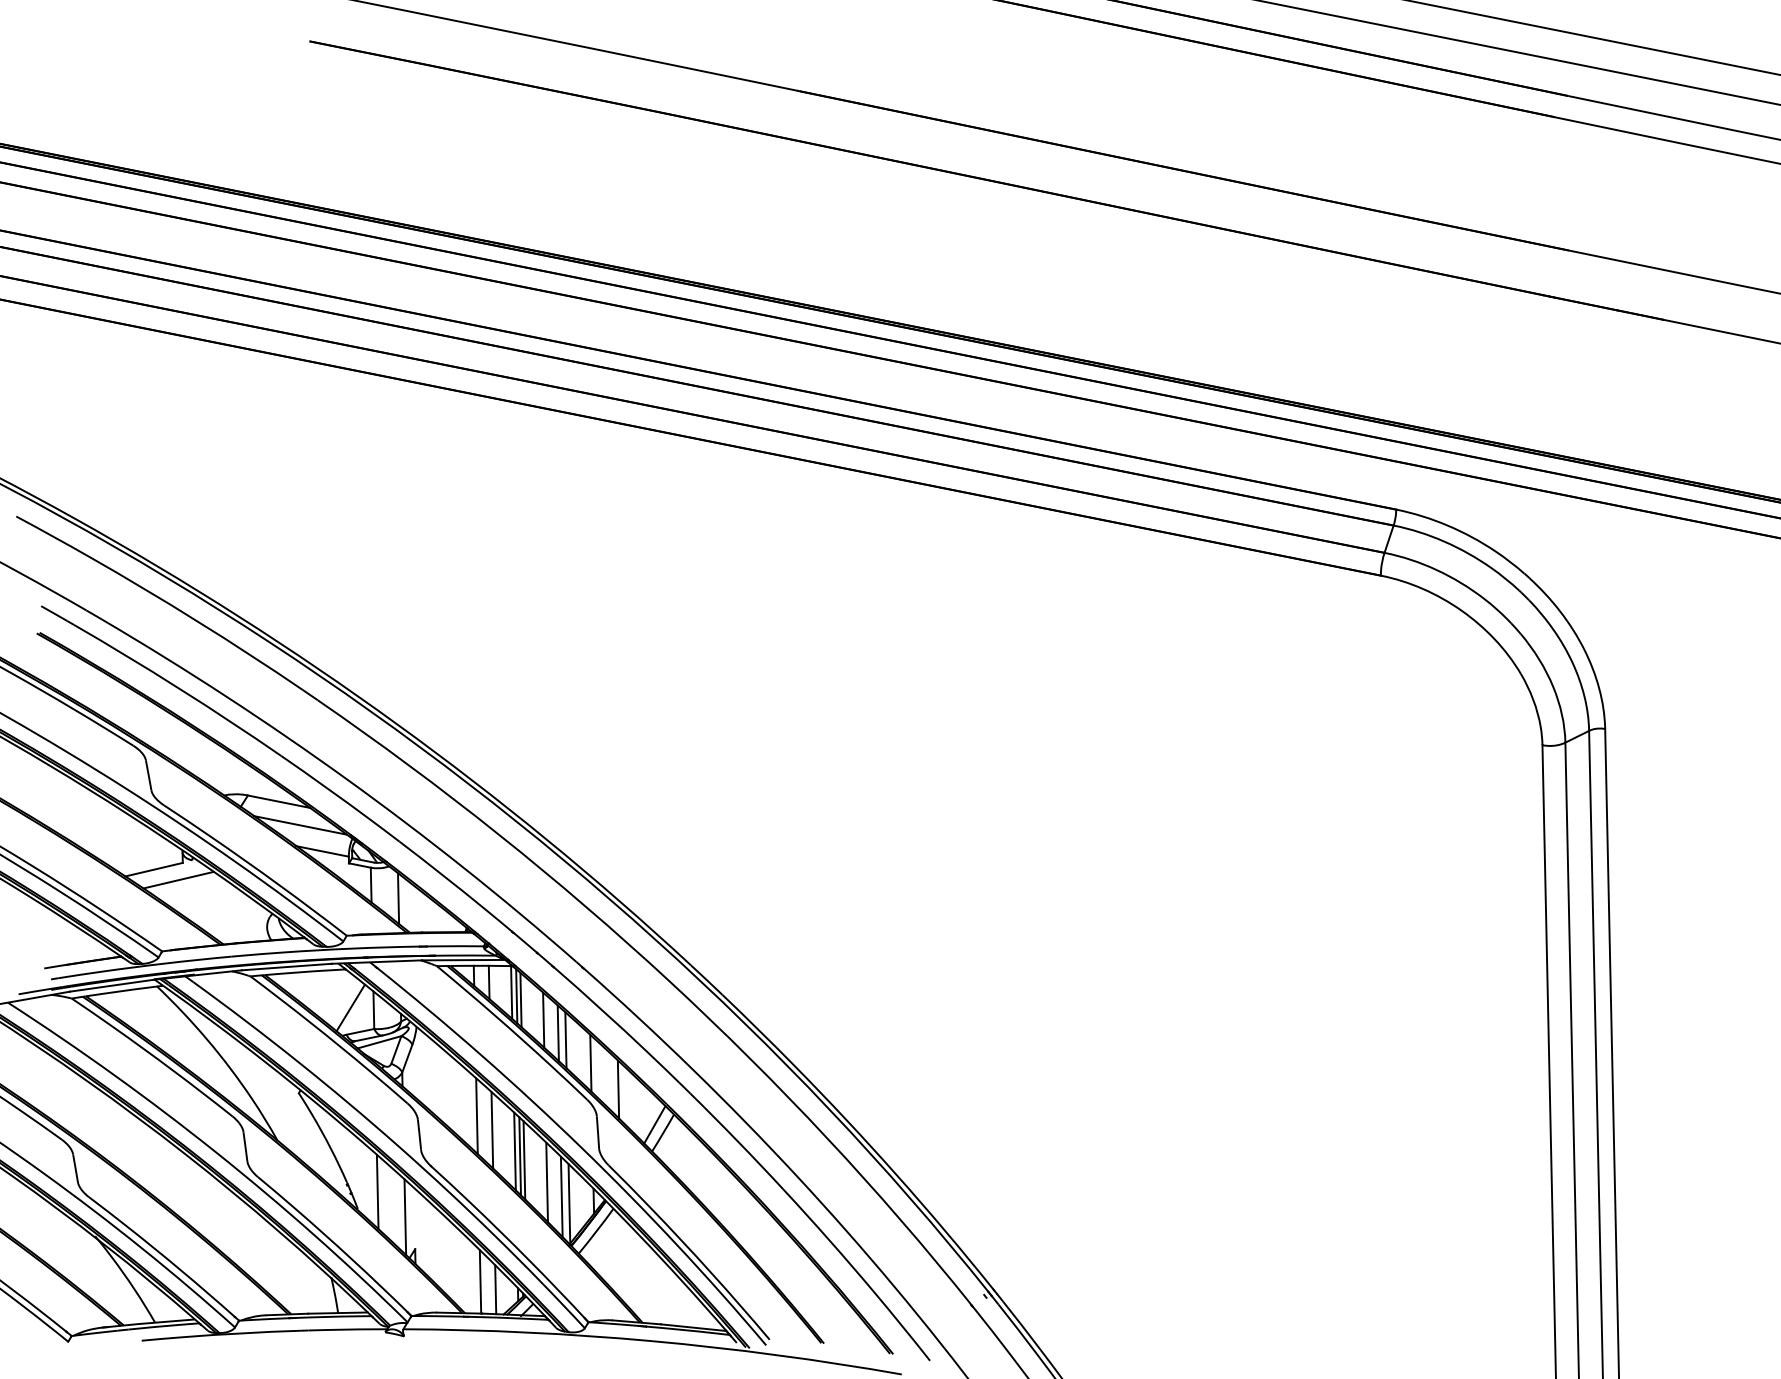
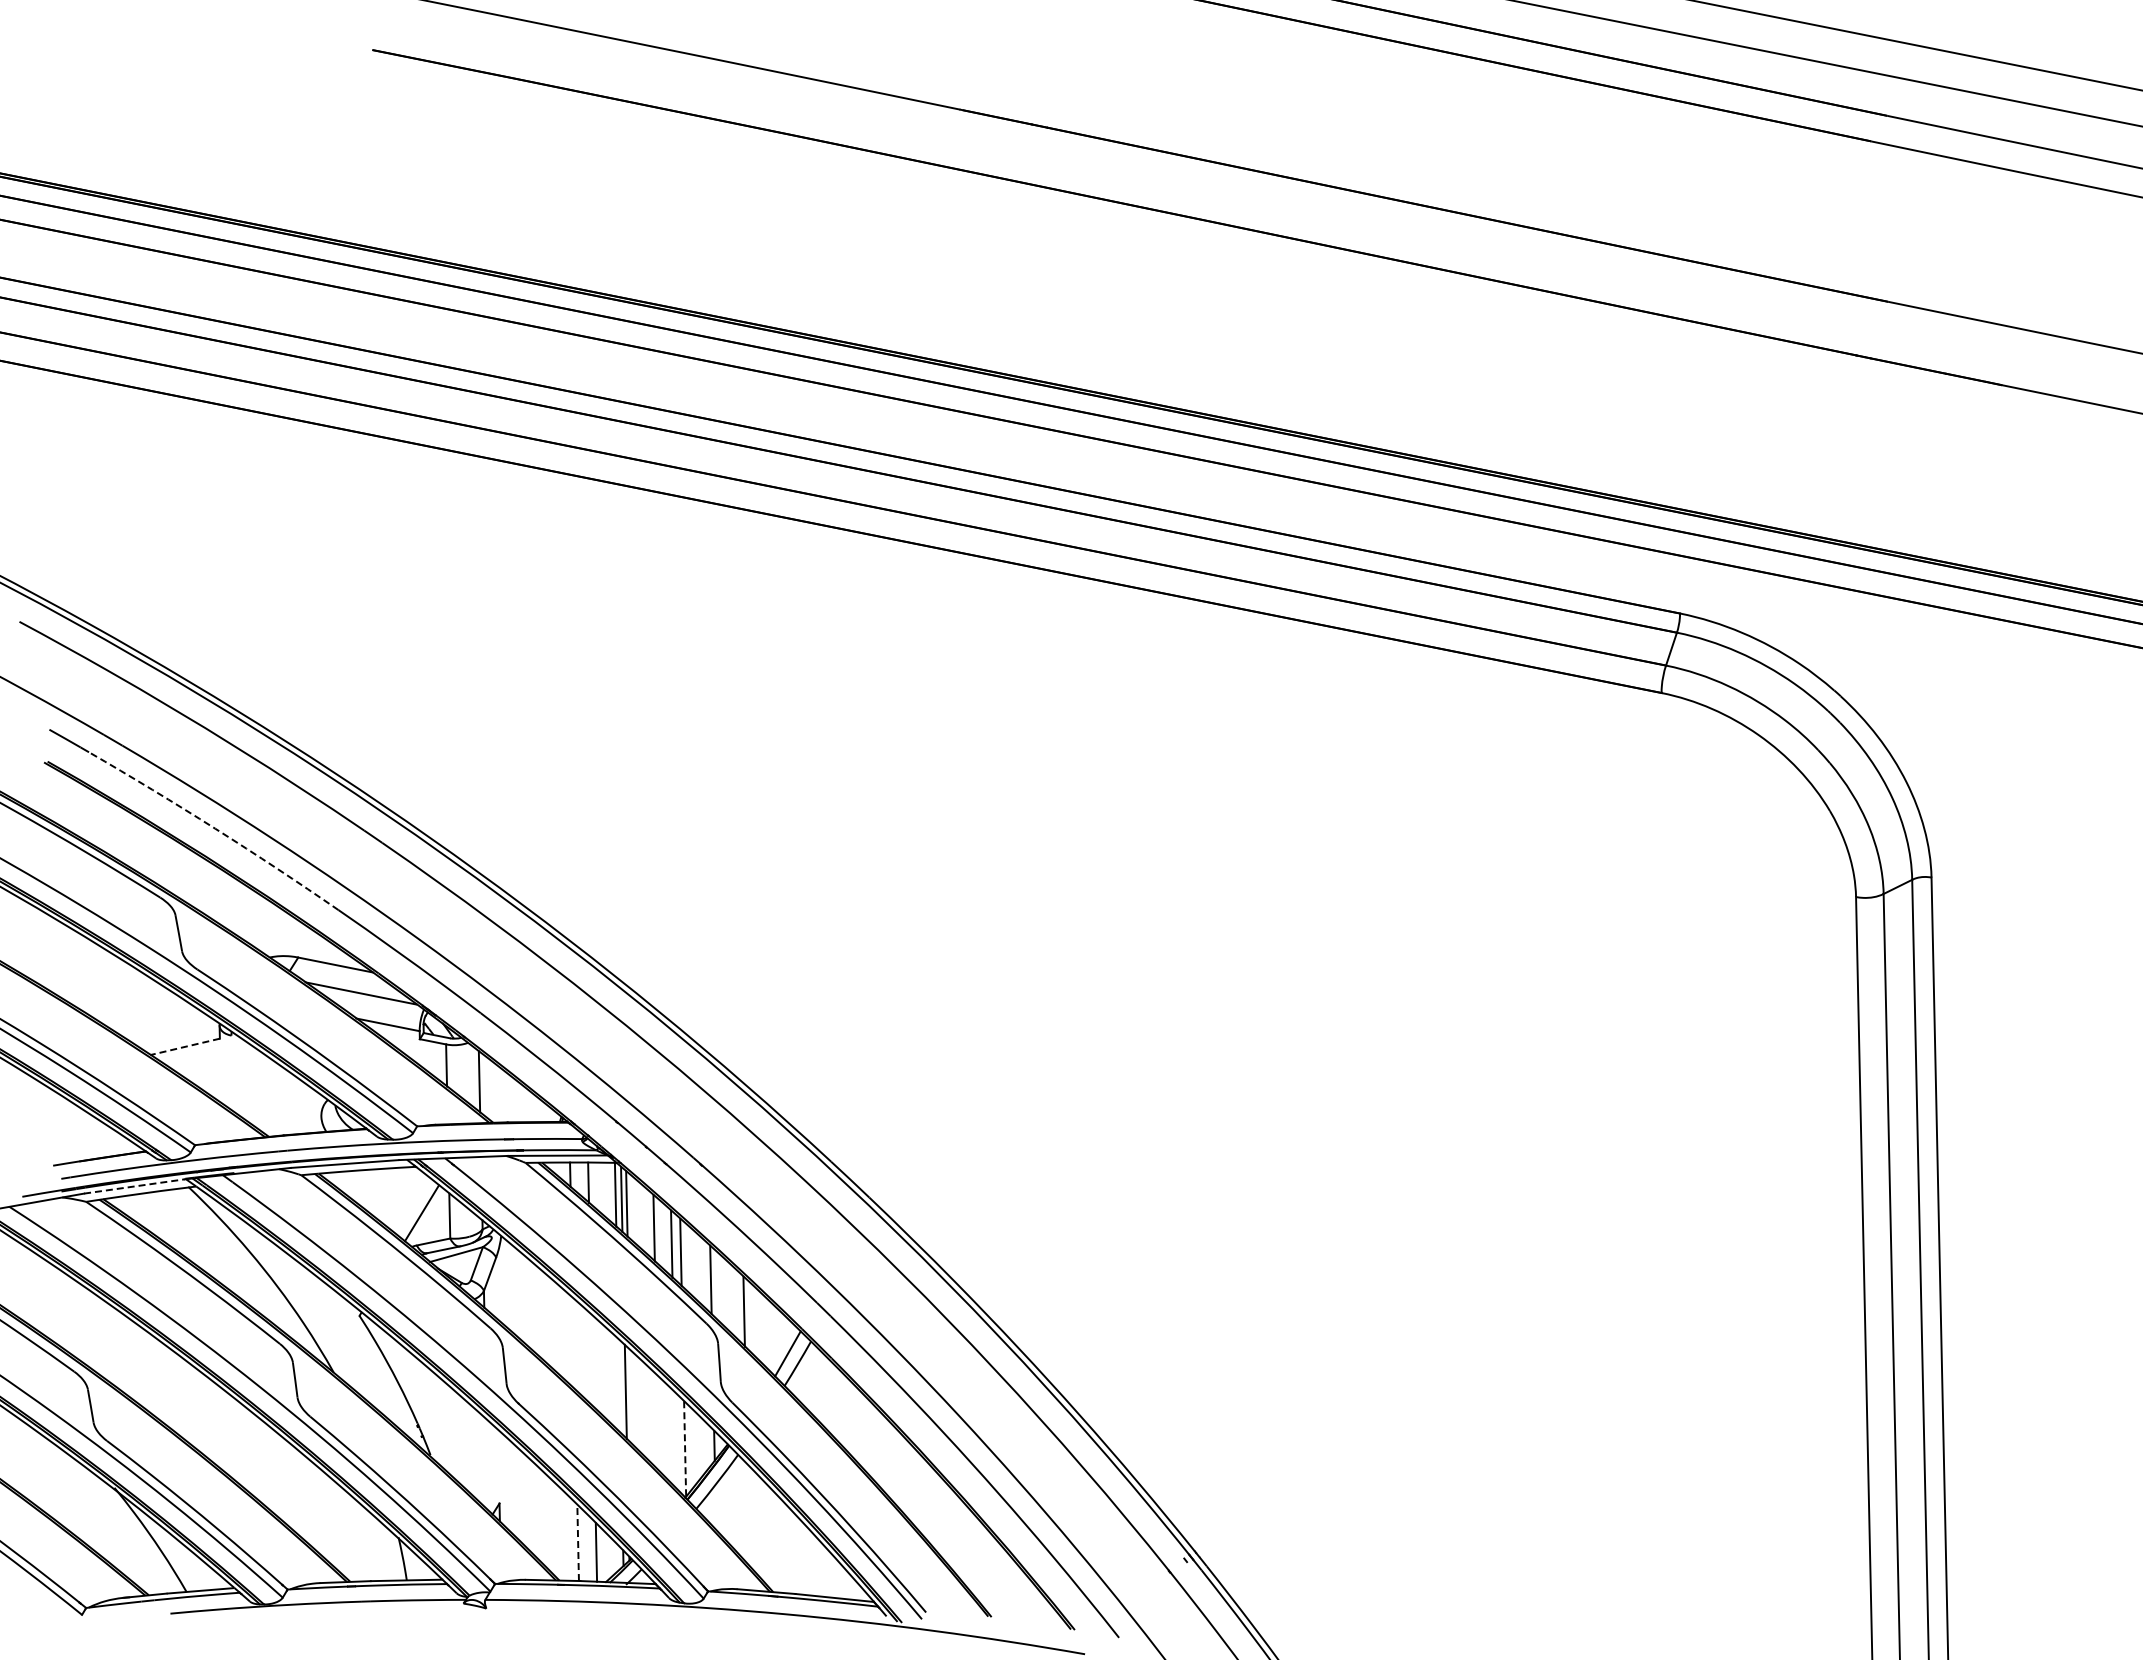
arc: (179, 688) -> (215, 828), solid -> dashed
line: (154, 869) -> (185, 1046), solid -> dashed
line: (178, 880) -> (214, 1059), removed
line: (111, 985) -> (134, 1186), solid -> dashed
line: (476, 1116) -> (573, 1343), removed
line: (492, 1130) -> (592, 1360), removed
line: (514, 1151) -> (619, 1386), removed
line: (524, 1160) -> (630, 1396), removed
line: (547, 1182) -> (658, 1423), removed
line: (377, 1191) -> (454, 1434), removed
line: (561, 1196) -> (675, 1440), removed
line: (569, 1205) -> (685, 1450), solid -> dashed
line: (405, 1216) -> (487, 1464), removed
line: (480, 1281) -> (578, 1542), solid -> dashed

